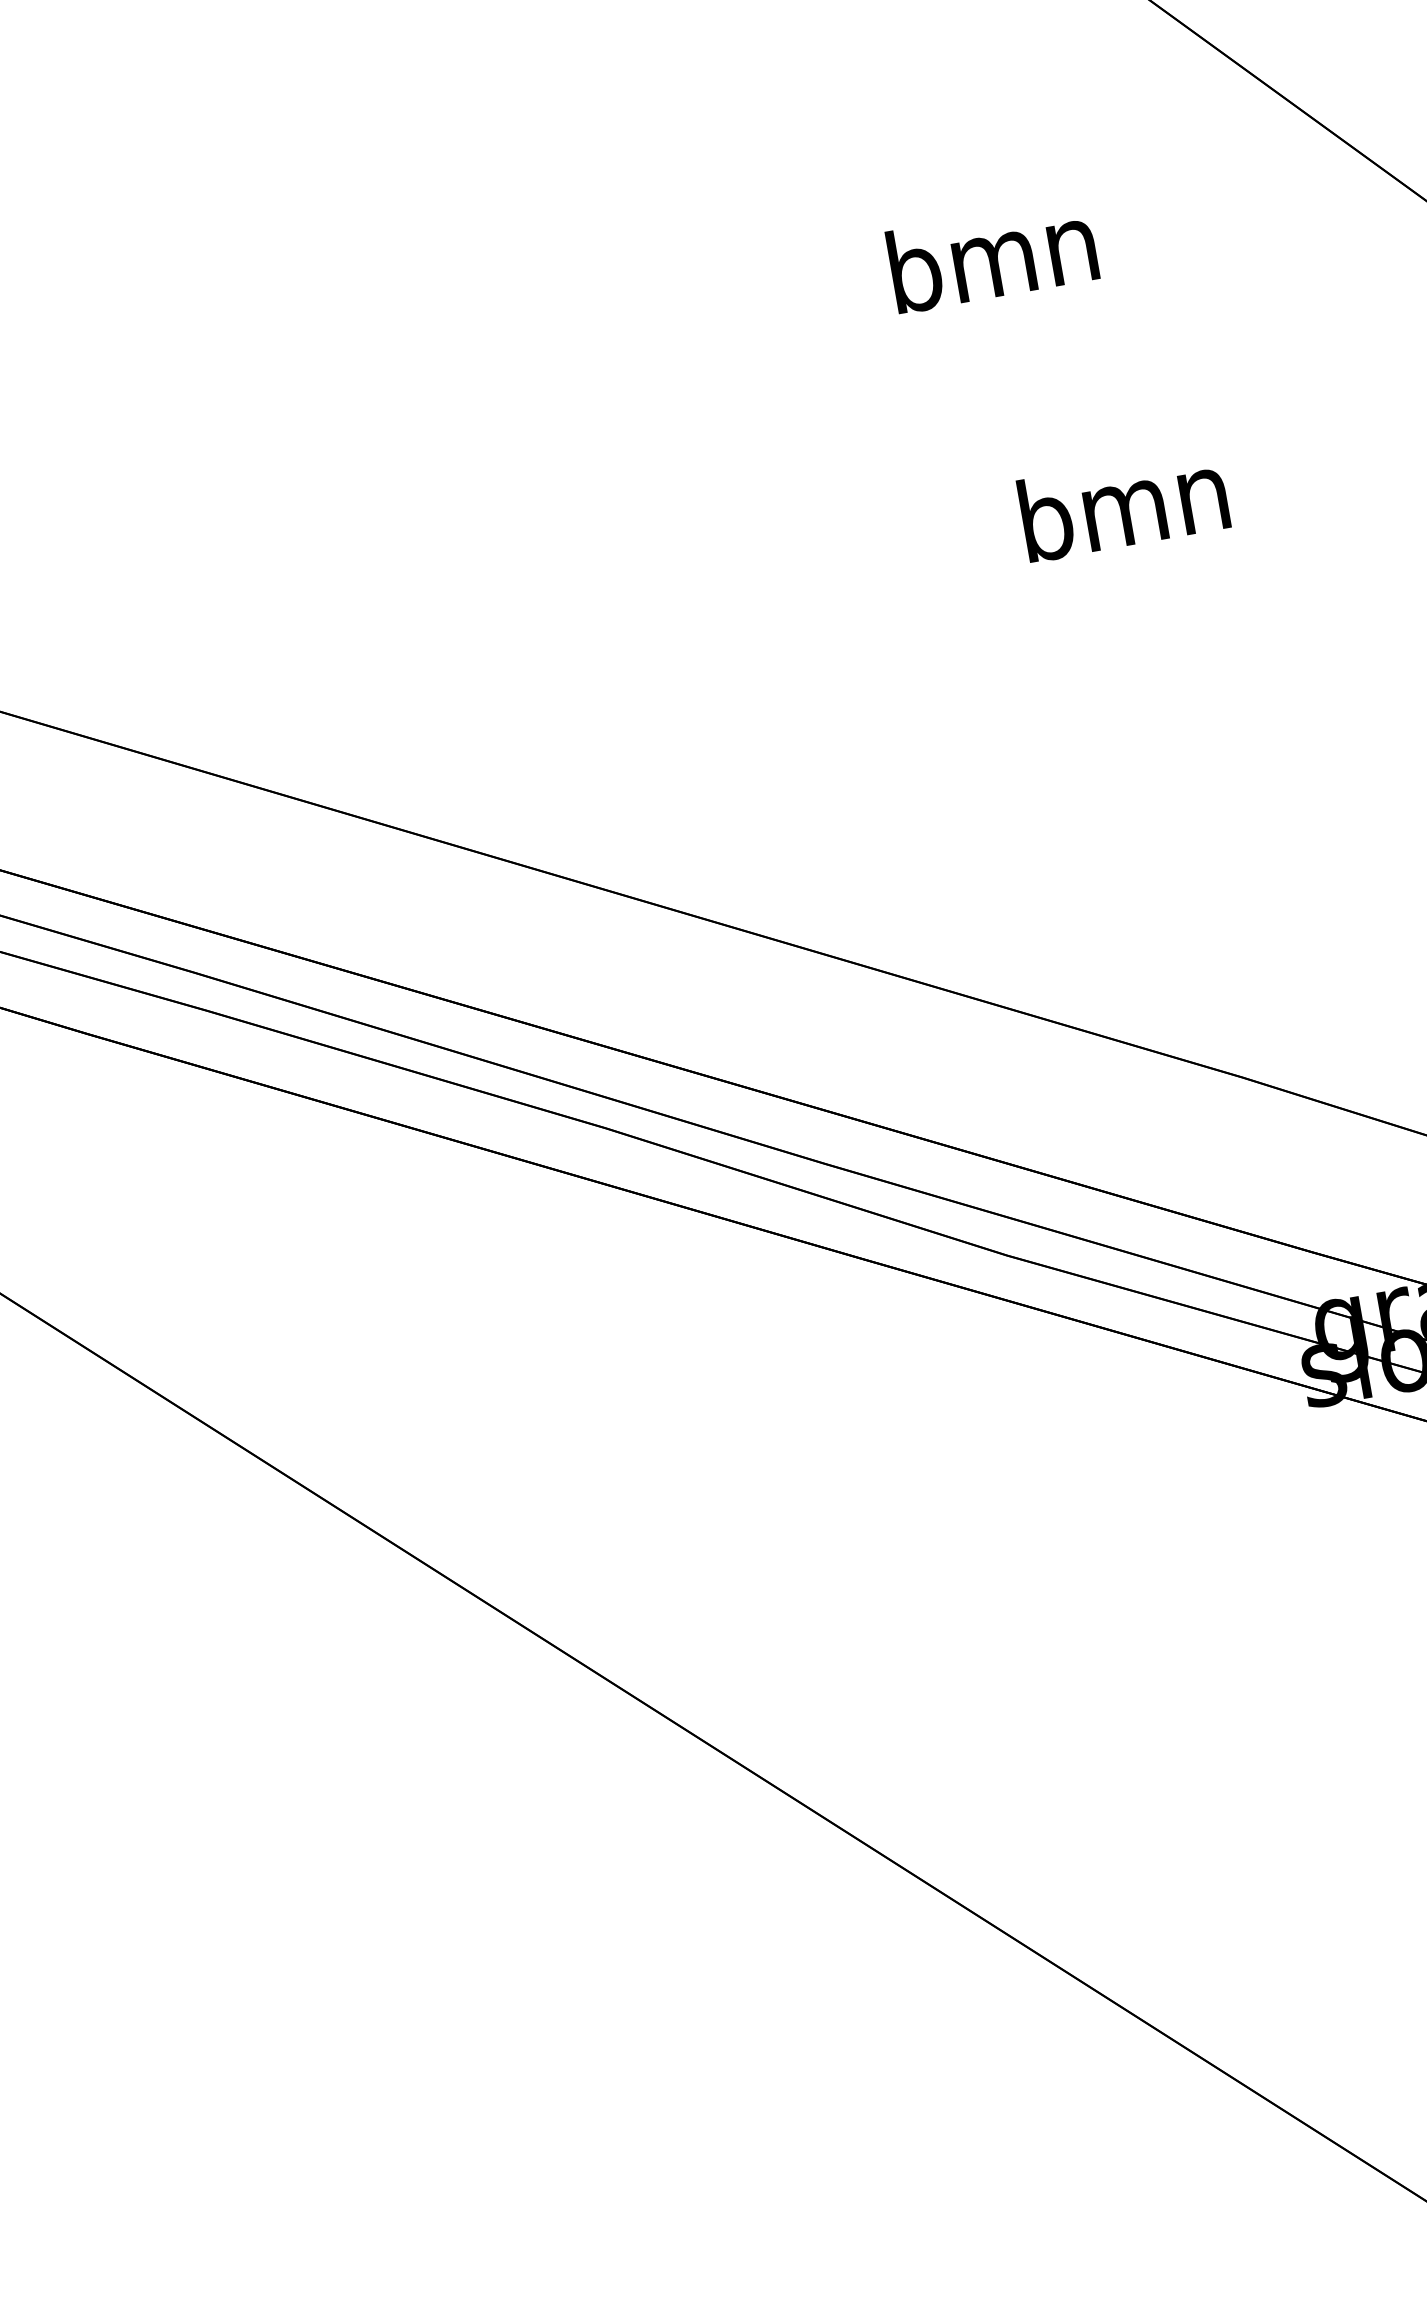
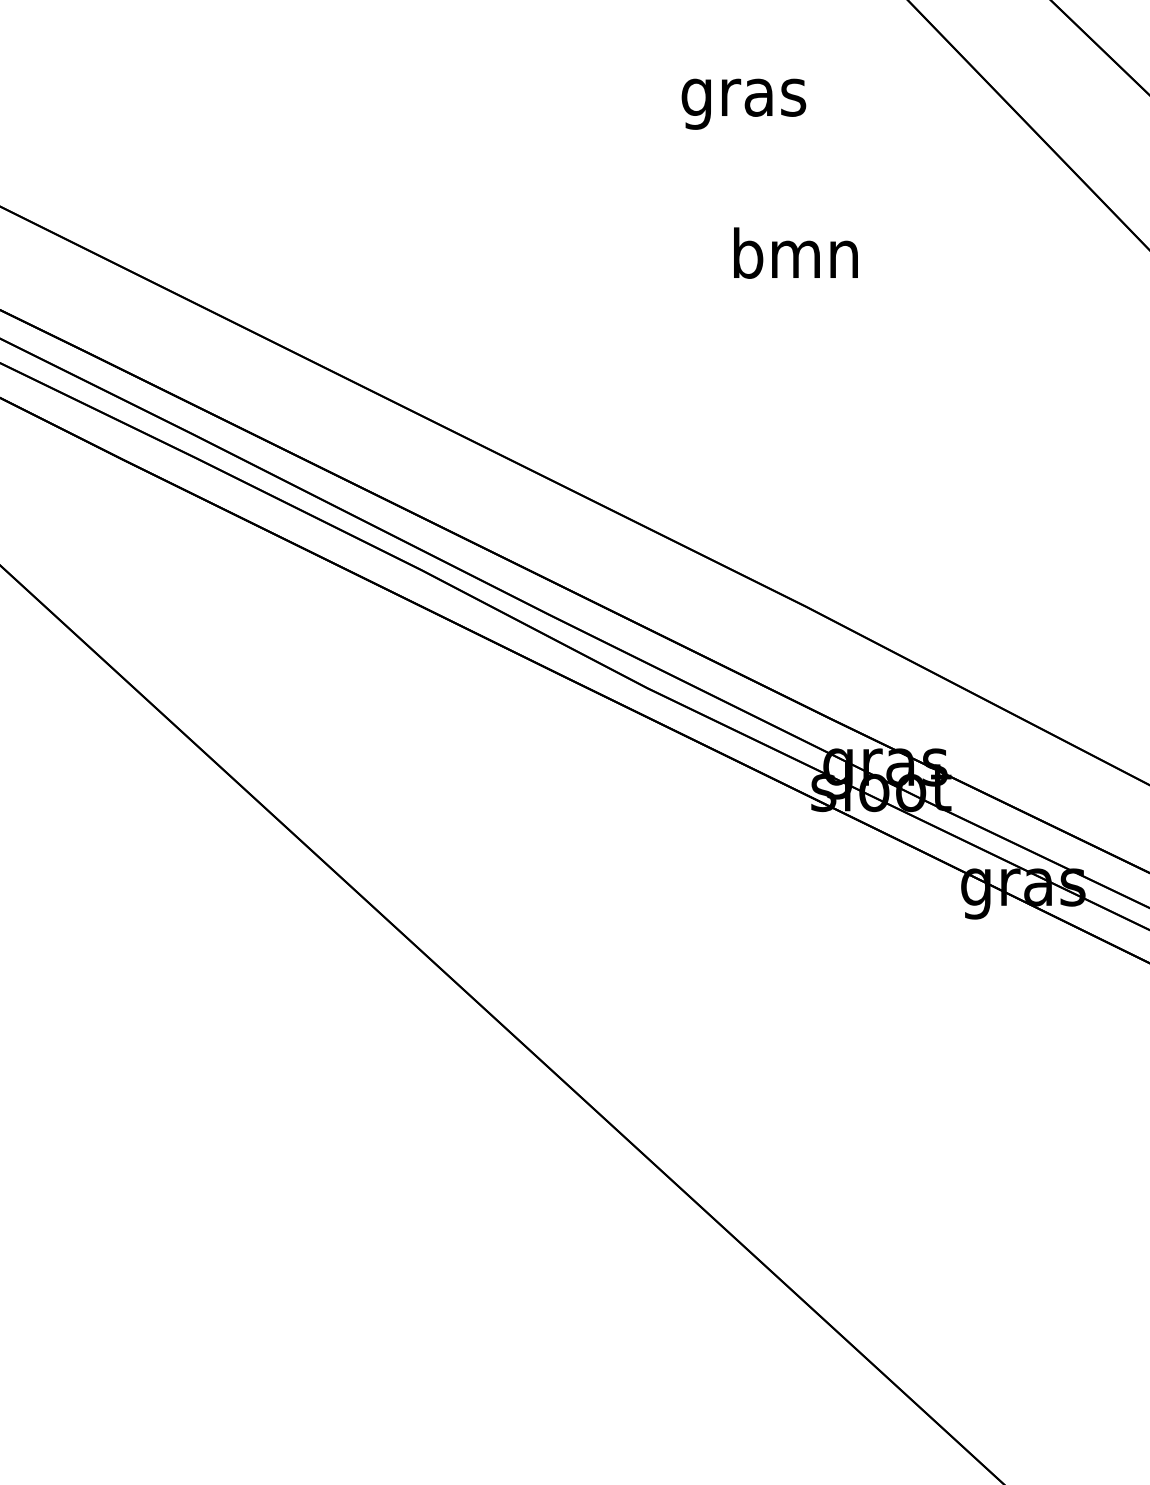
text: (993, 266) -> (743, 97), bmn -> gras

